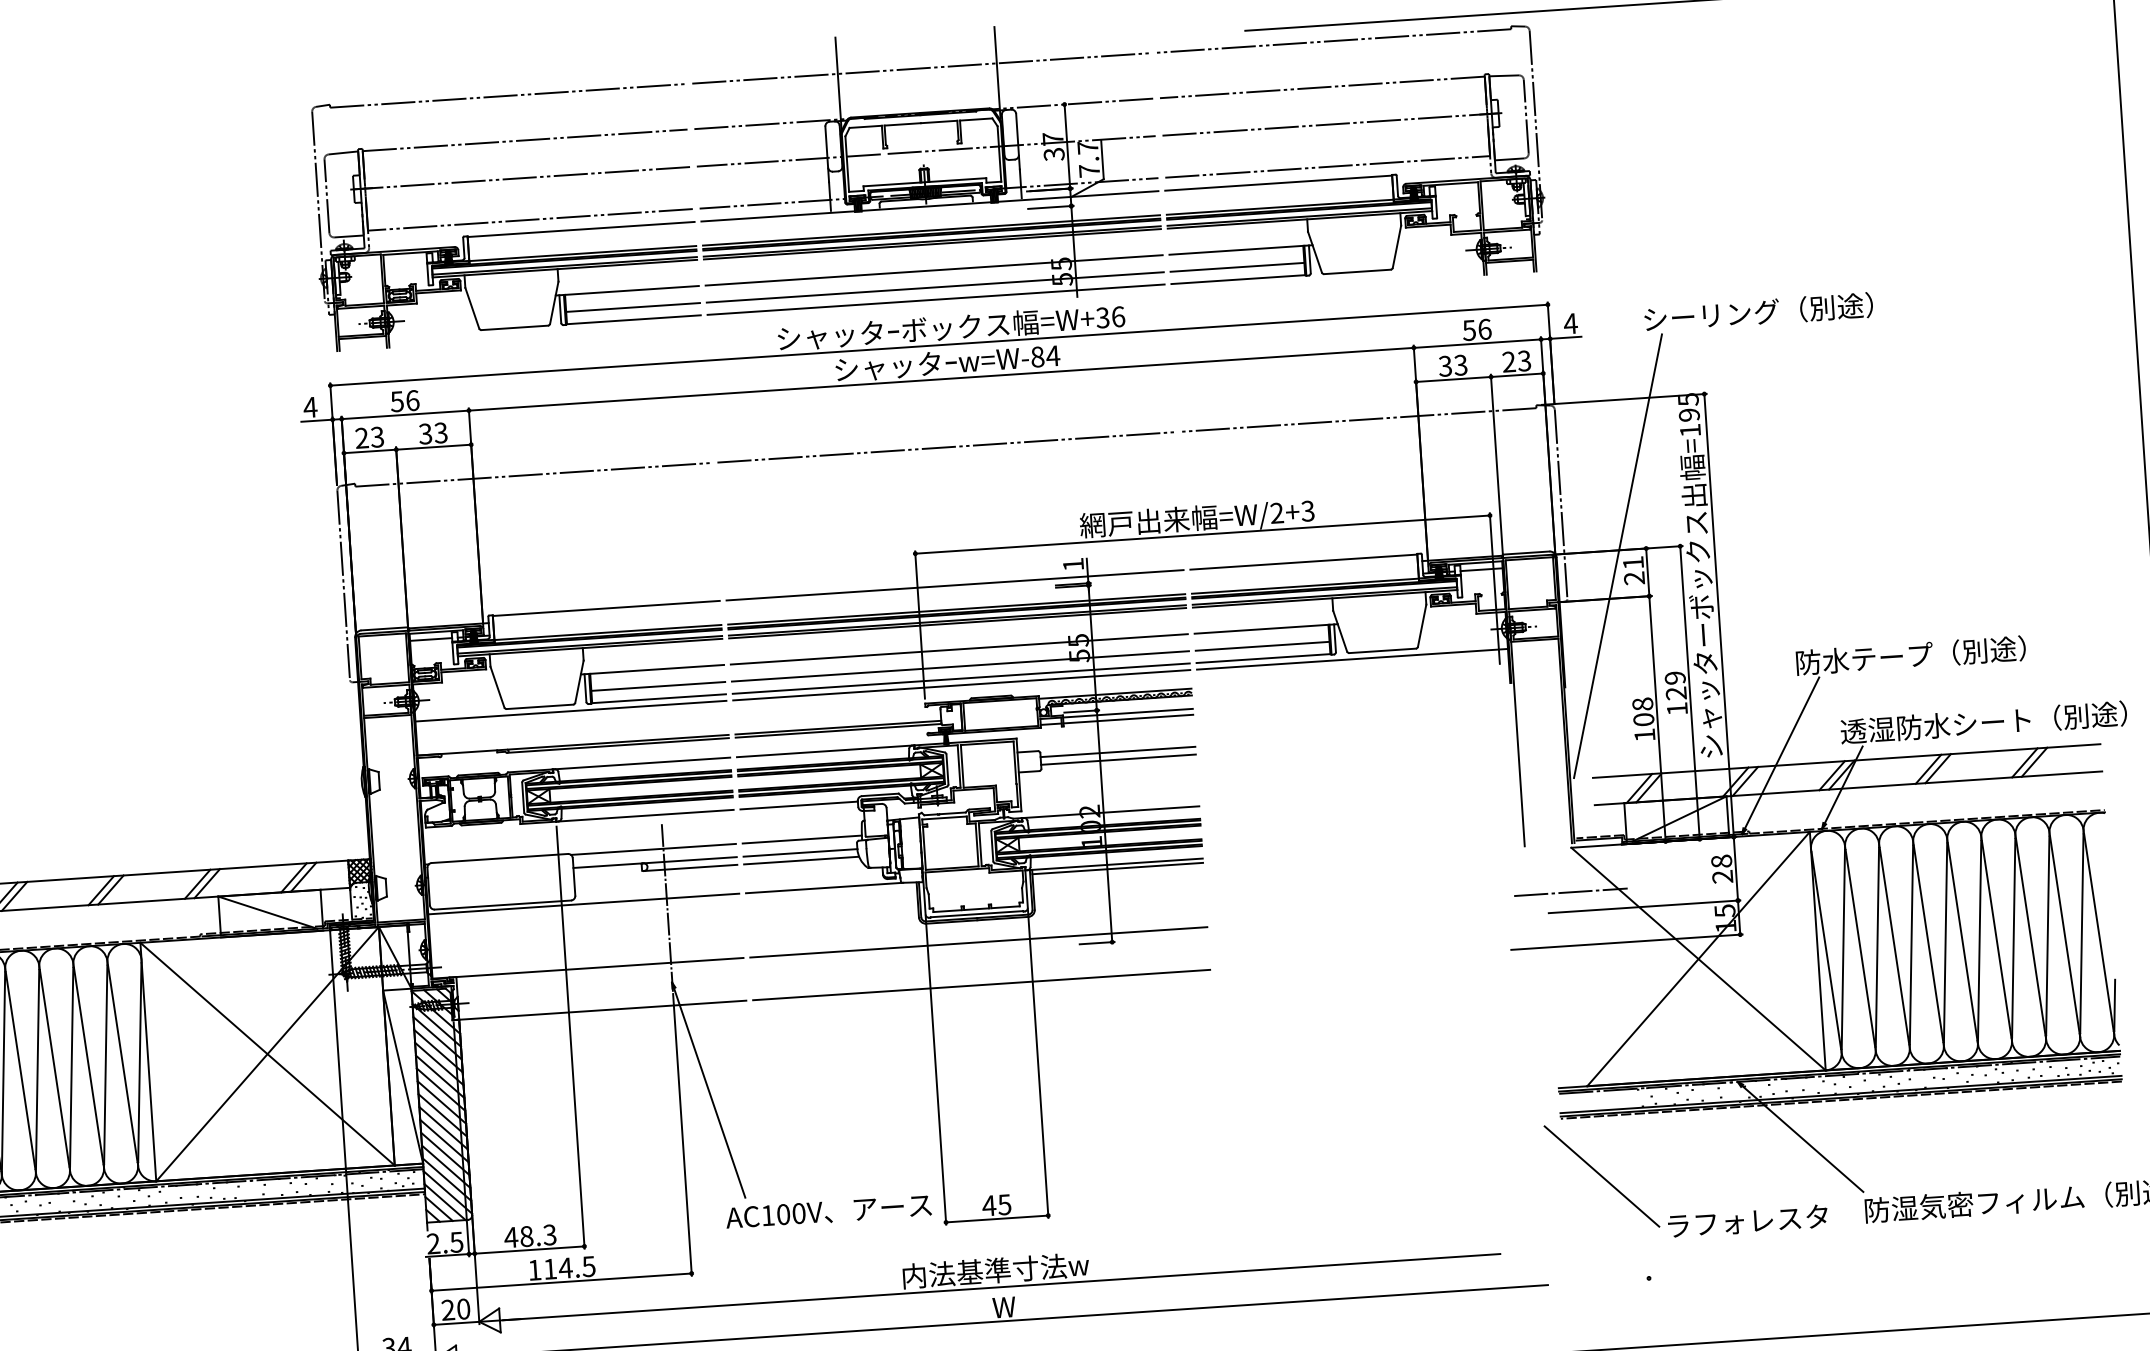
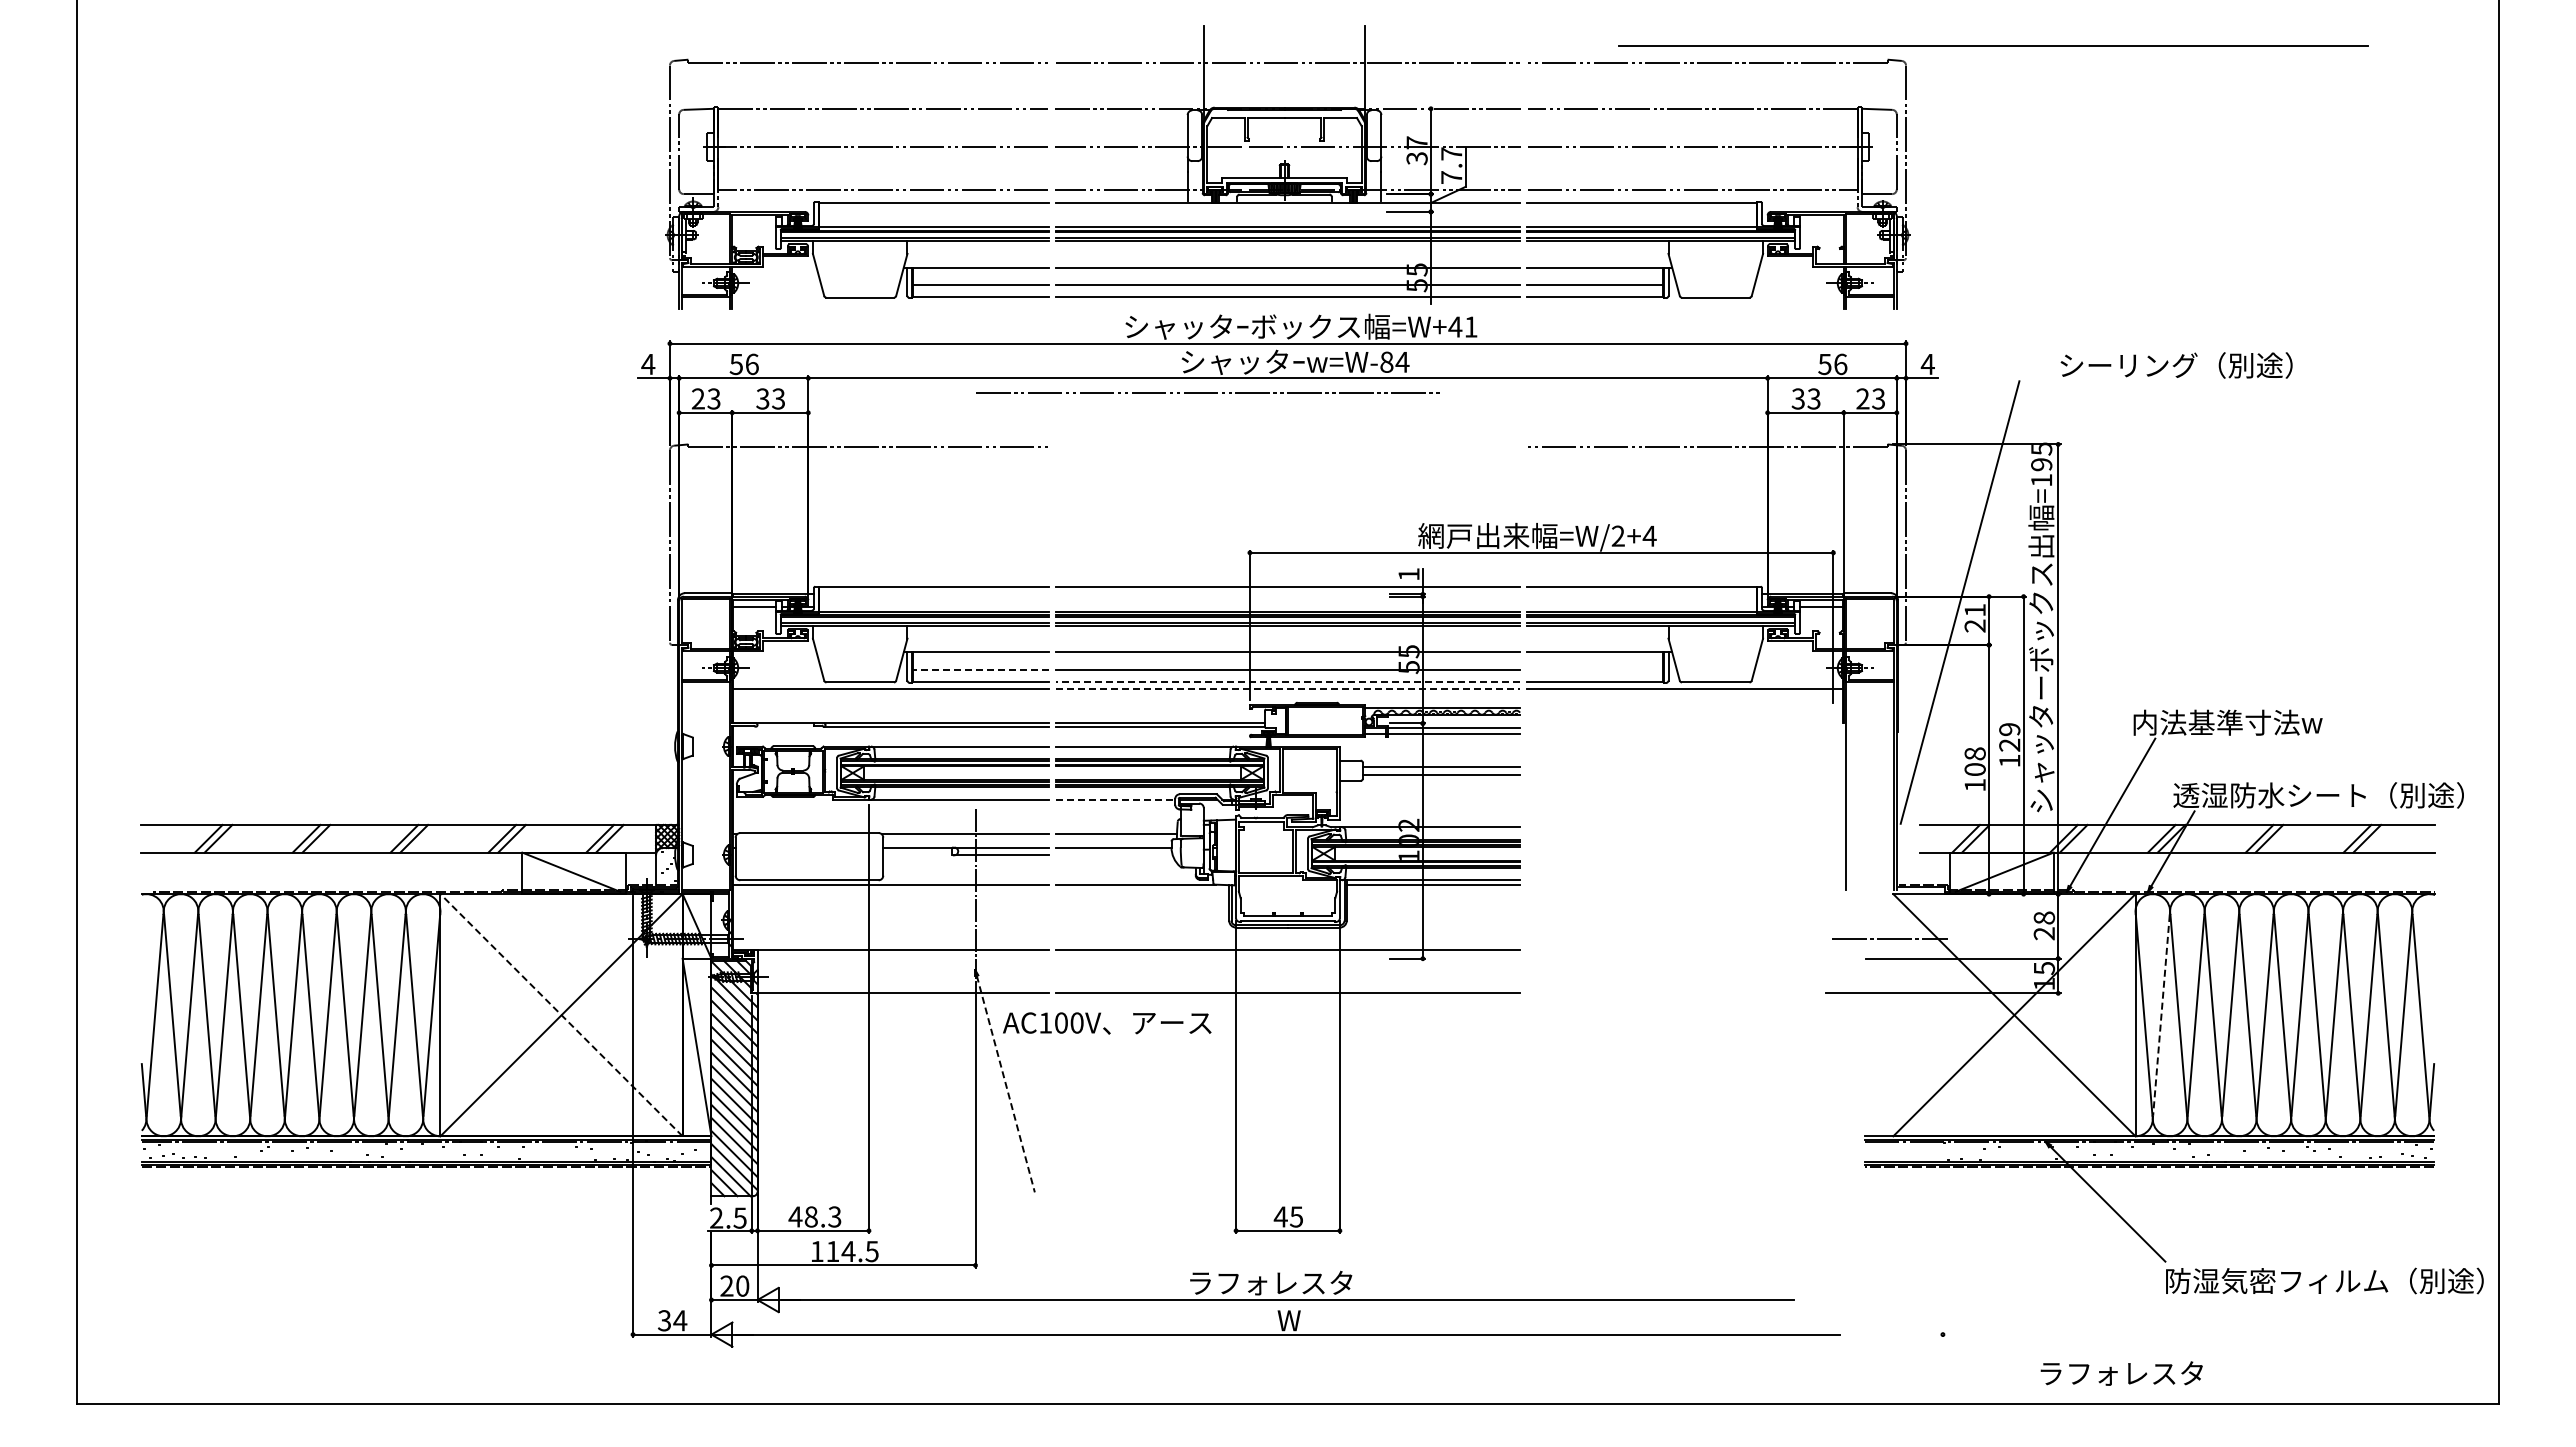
text: (1758, 312) -> (2176, 365), moved
text: (1109, 316) -> (1462, 326), =W+36 -> =W+41
line: (945, 446) -> (1207, 392), moved
text: (1307, 510) -> (1649, 535), =W/2+3 -> =W/2+4
line: (1262, 646) -> (1594, 669), removed
text: (1910, 655) -> (2249, 722), 防水テープ（別途） -> 内法基準寸法w
line: (961, 678) -> (1288, 682), solid -> dashed
line: (962, 684) -> (1288, 688), solid -> dashed
line: (658, 686) -> (981, 669), solid -> dashed
line: (799, 805) -> (1115, 799), solid -> dashed
line: (801, 860) -> (1114, 855), removed
line: (1843, 949) -> (2161, 1015), solid -> dashed
line: (267, 1053) -> (561, 1014), solid -> dashed
line: (709, 1093) -> (1005, 1084), solid -> dashed
line: (1601, 1176) -> (1901, 1228), removed
text: (829, 1212) -> (1107, 1023), moved
text: (1747, 1221) -> (2121, 1373), moved
text: (996, 1270) -> (1283, 1282), 内法基準寸法w -> ラフォレスタ

